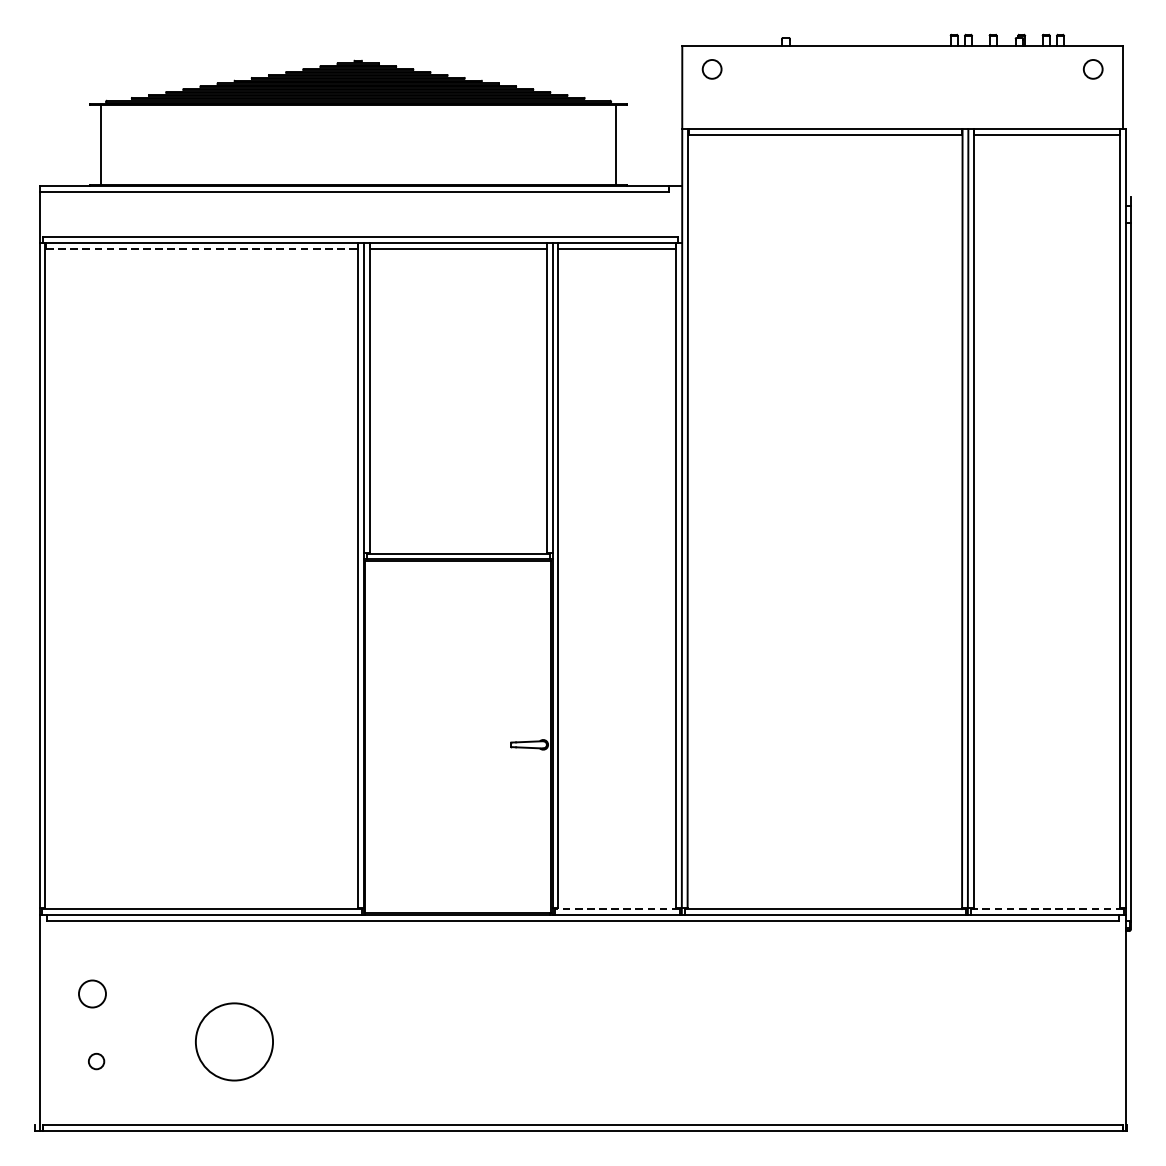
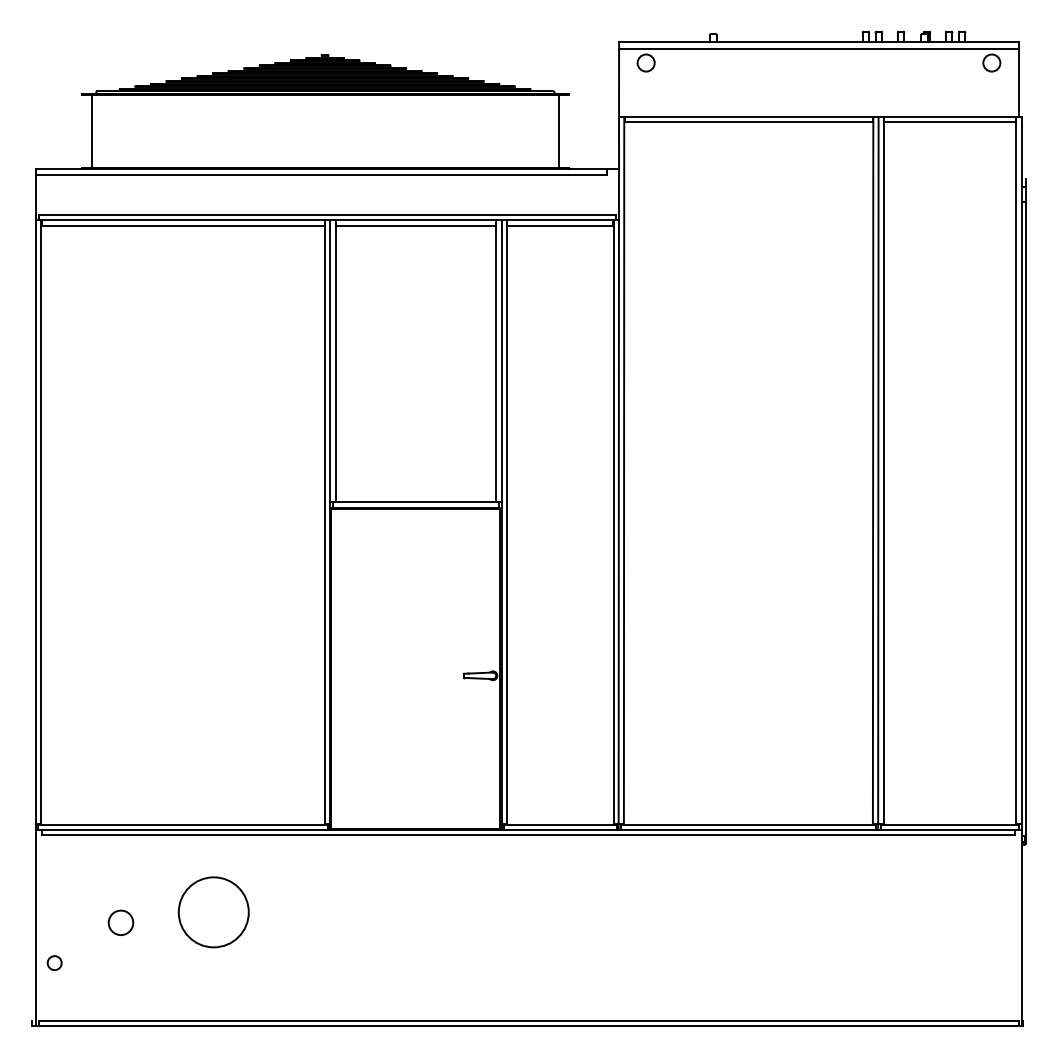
line: (903, 54) -> (819, 49), added
line: (202, 248) -> (183, 225), dashed -> solid
line: (616, 908) -> (559, 824), dashed -> solid
line: (1046, 908) -> (949, 824), dashed -> solid
circle: (91, 993) -> (120, 922), moved
circle: (234, 1042) -> (213, 912), moved
circle: (96, 1060) -> (54, 962), moved

